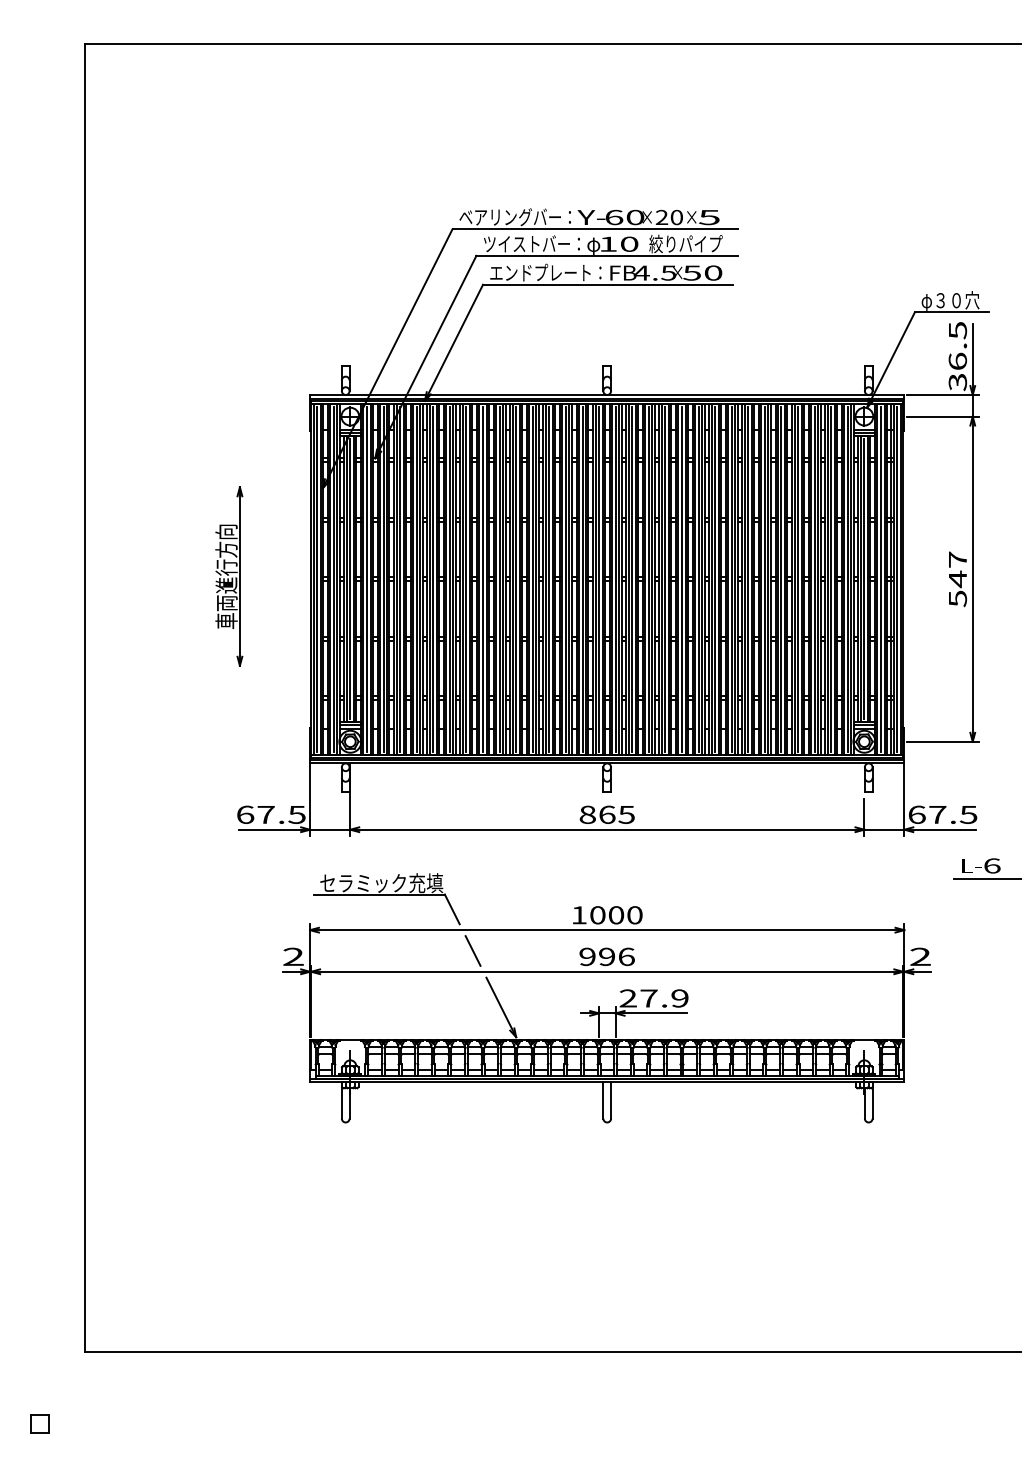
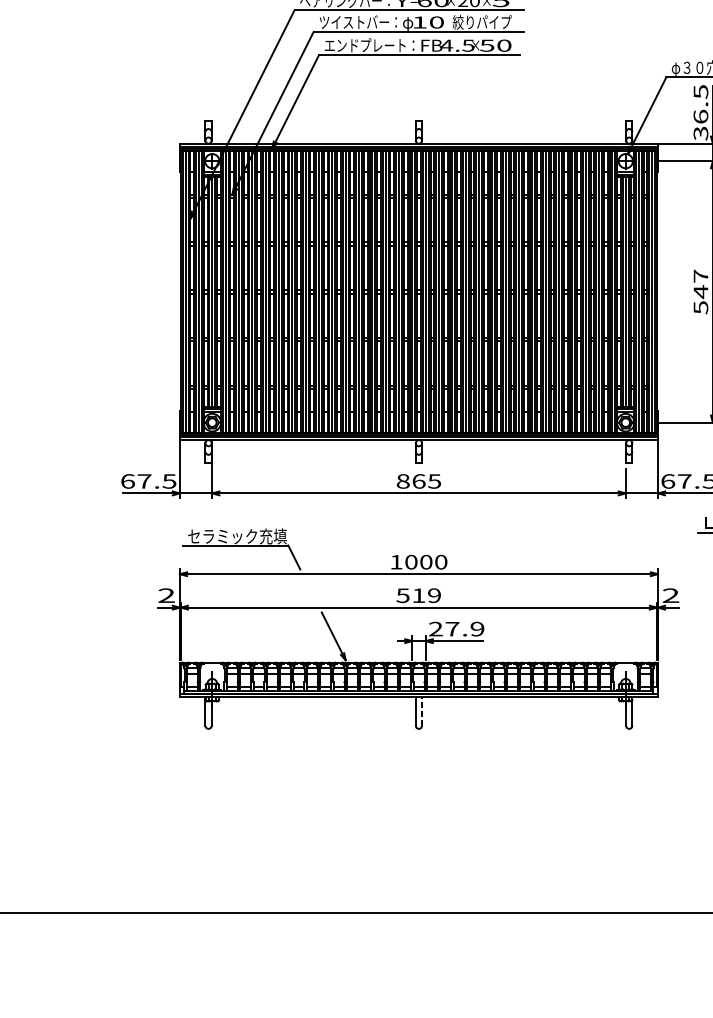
part: (229, 576) -> (115, 289), removed
line: (472, 950) -> (310, 590), removed
text: (606, 956) -> (418, 595), 996 -> 519
line: (611, 1099) -> (422, 710), solid -> dashed

